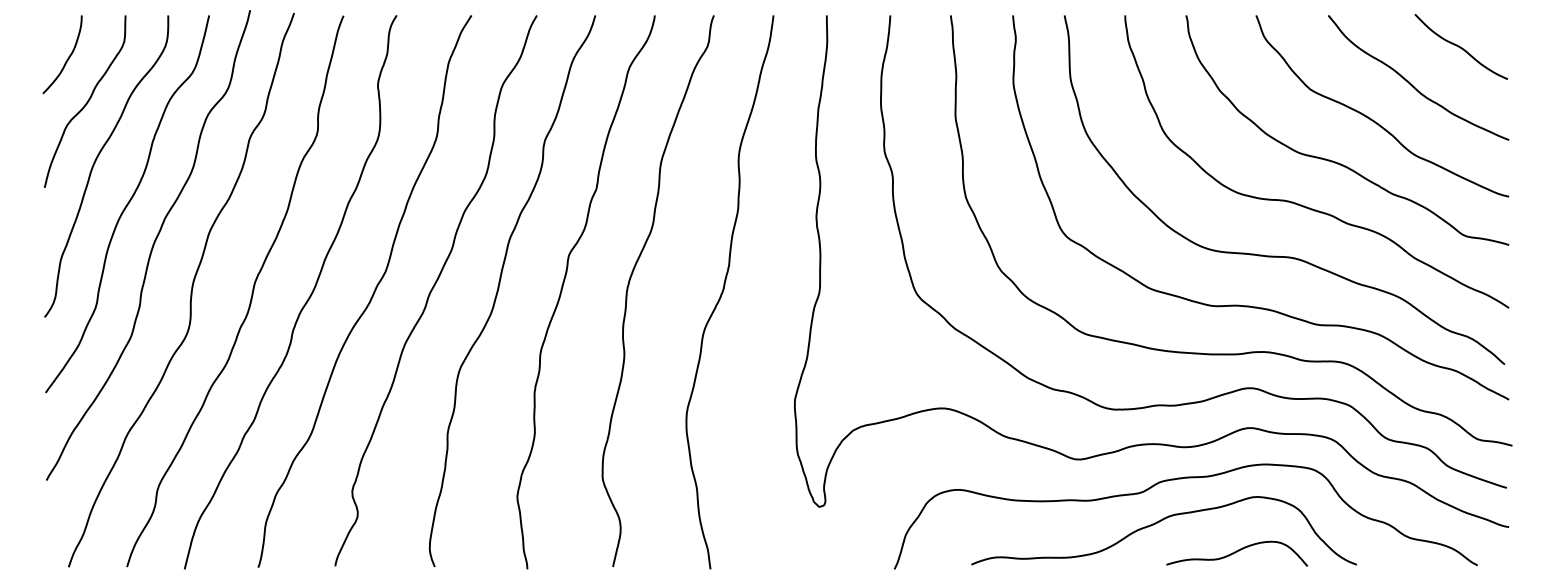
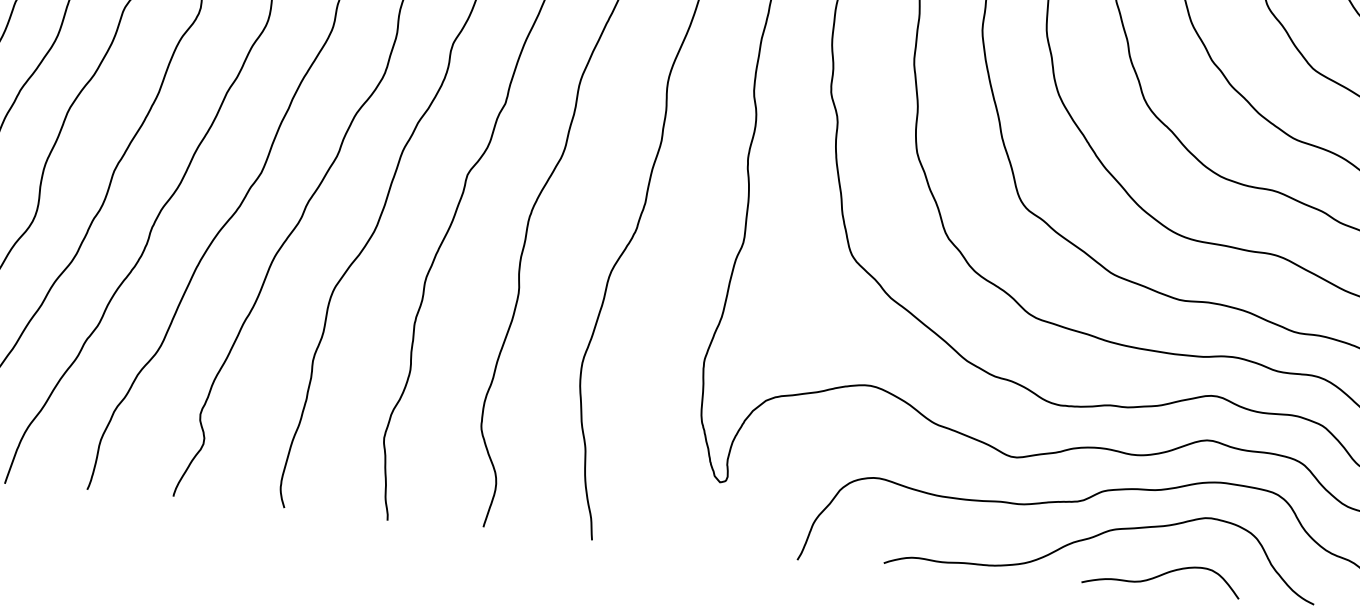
curve: (1237, 552) -> (1162, 576), moved

